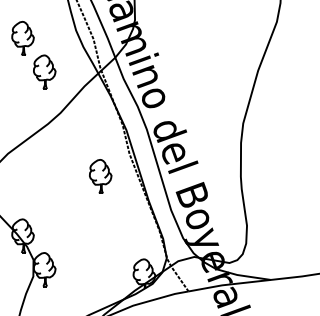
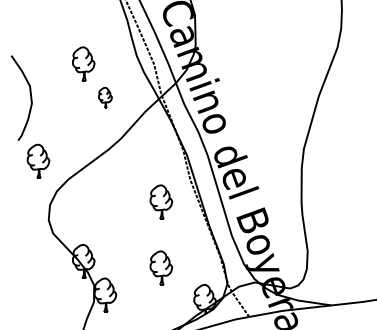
part: (44, 72) -> (105, 97), size x0.6
part: (100, 242) -> (161, 267), added

